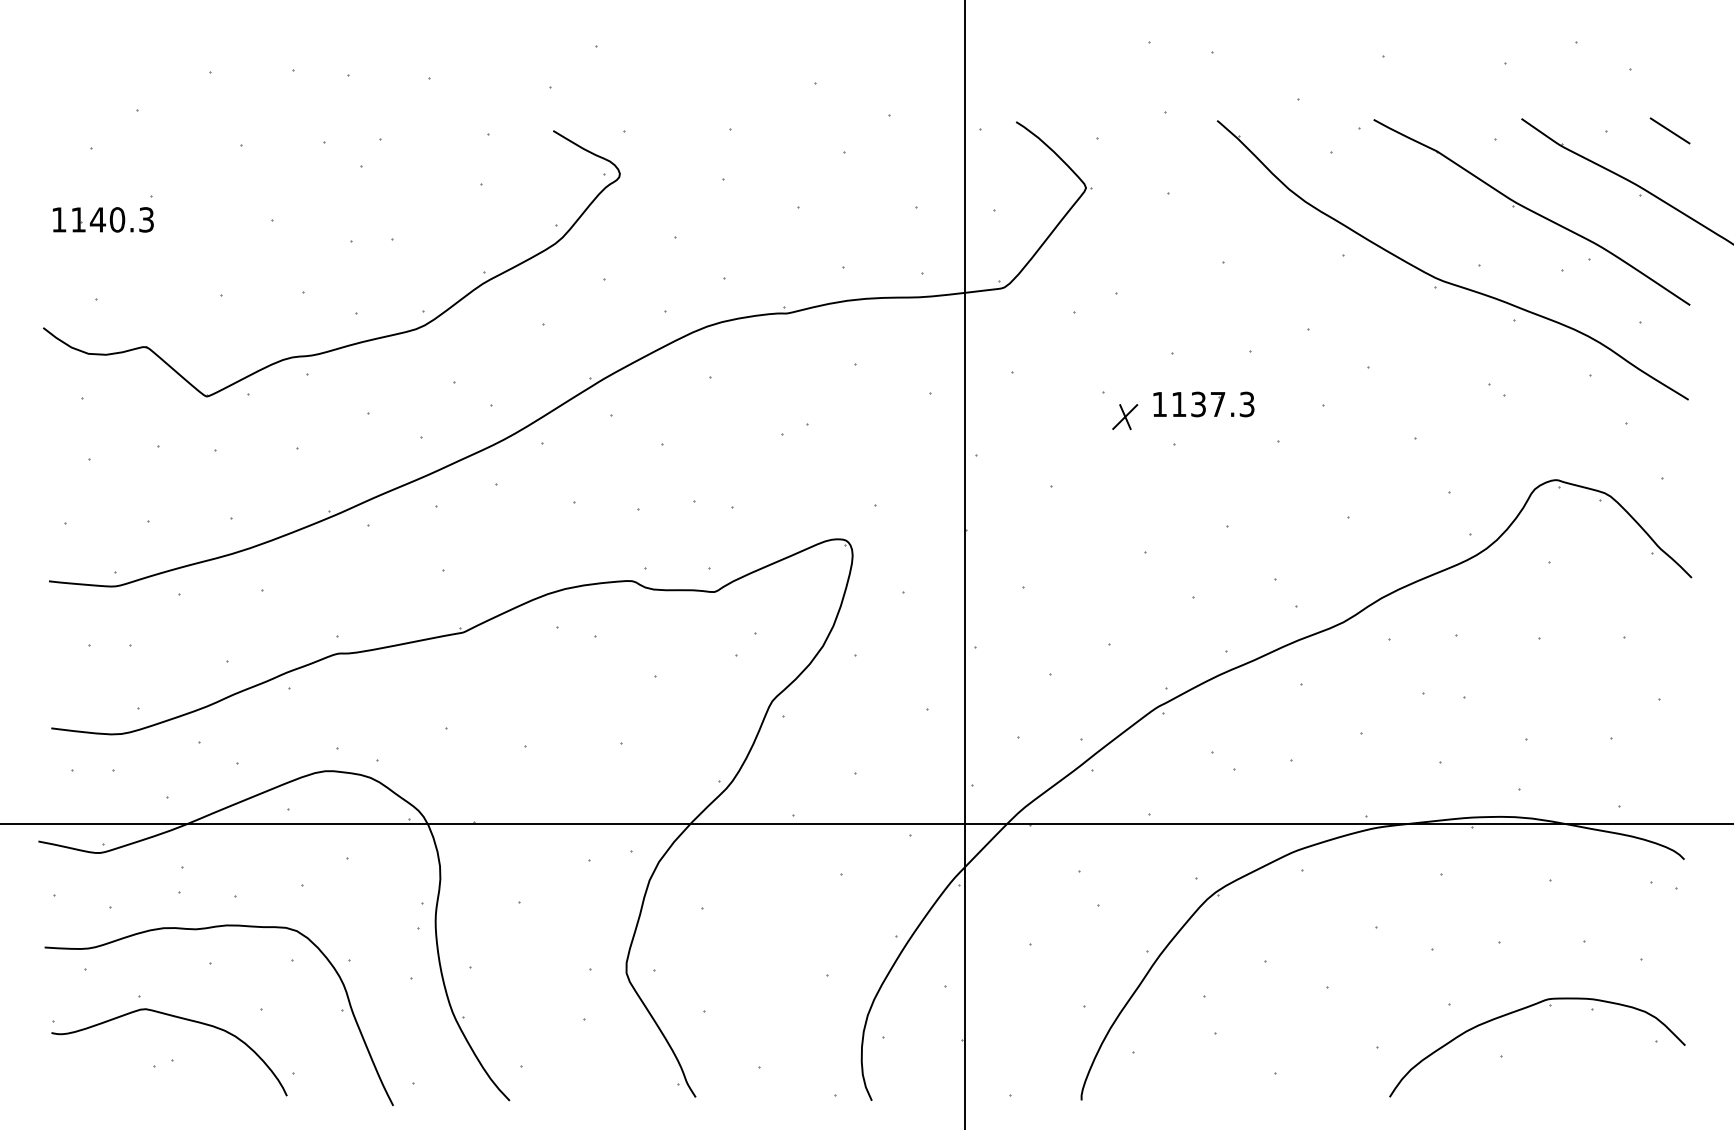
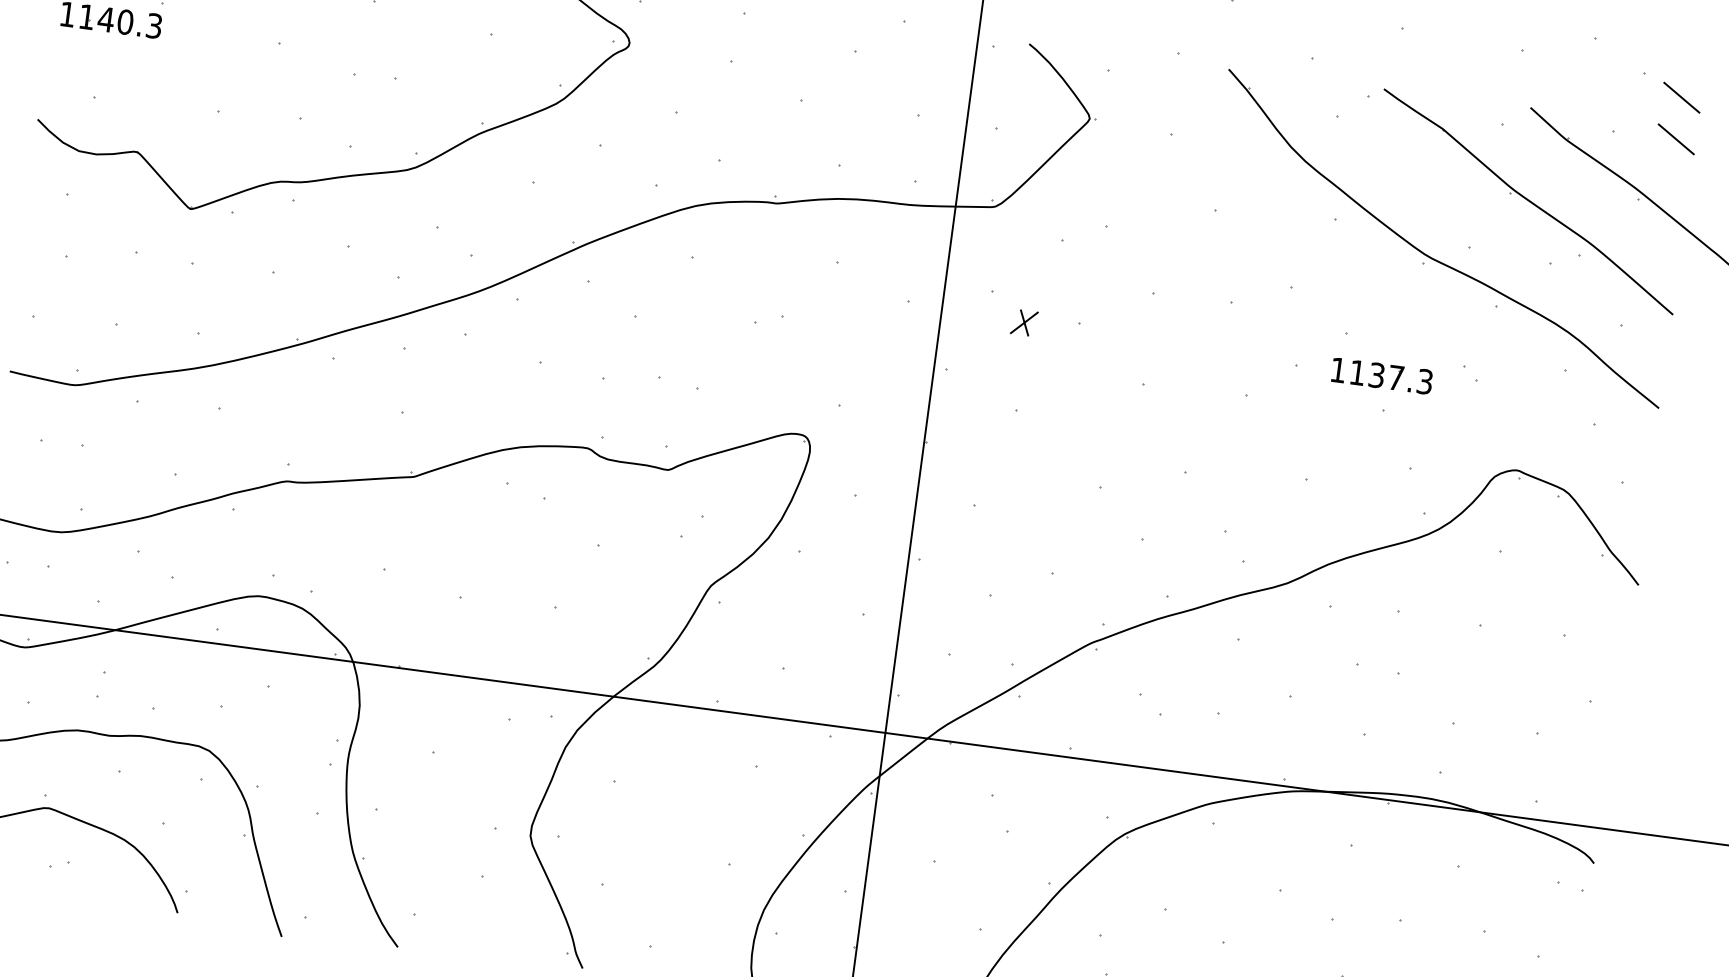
line: (1669, 88) -> (1681, 97), added
part: (1203, 404) -> (1381, 376), moved
part: (1125, 417) -> (1024, 323), moved

